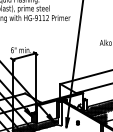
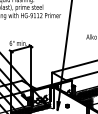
hatch: (47, 115) -> (41, 99), added

